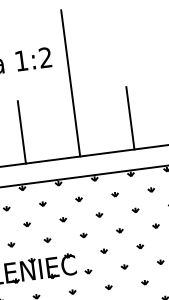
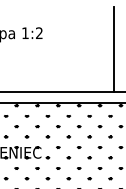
line: (70, 83) -> (51, 49), removed
line: (131, 117) -> (83, 73), removed
line: (21, 131) -> (20, 73), removed

